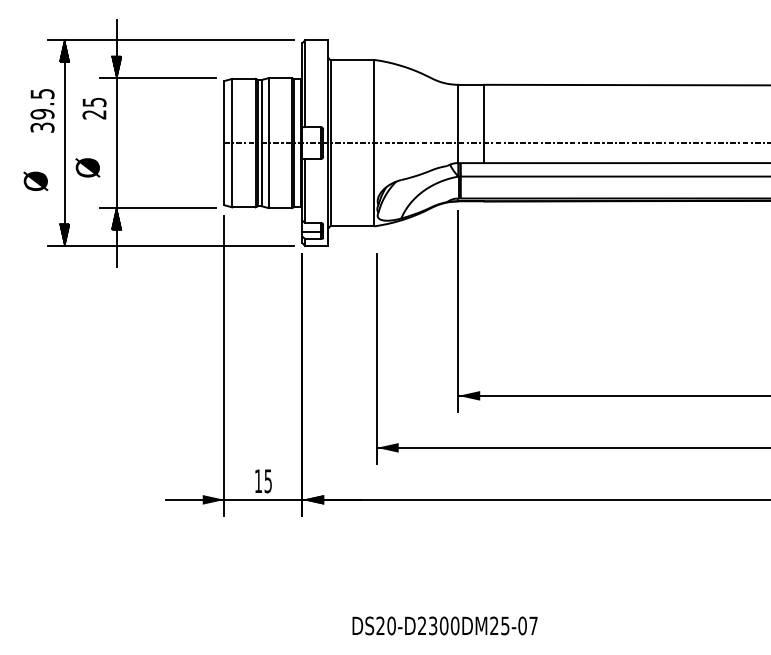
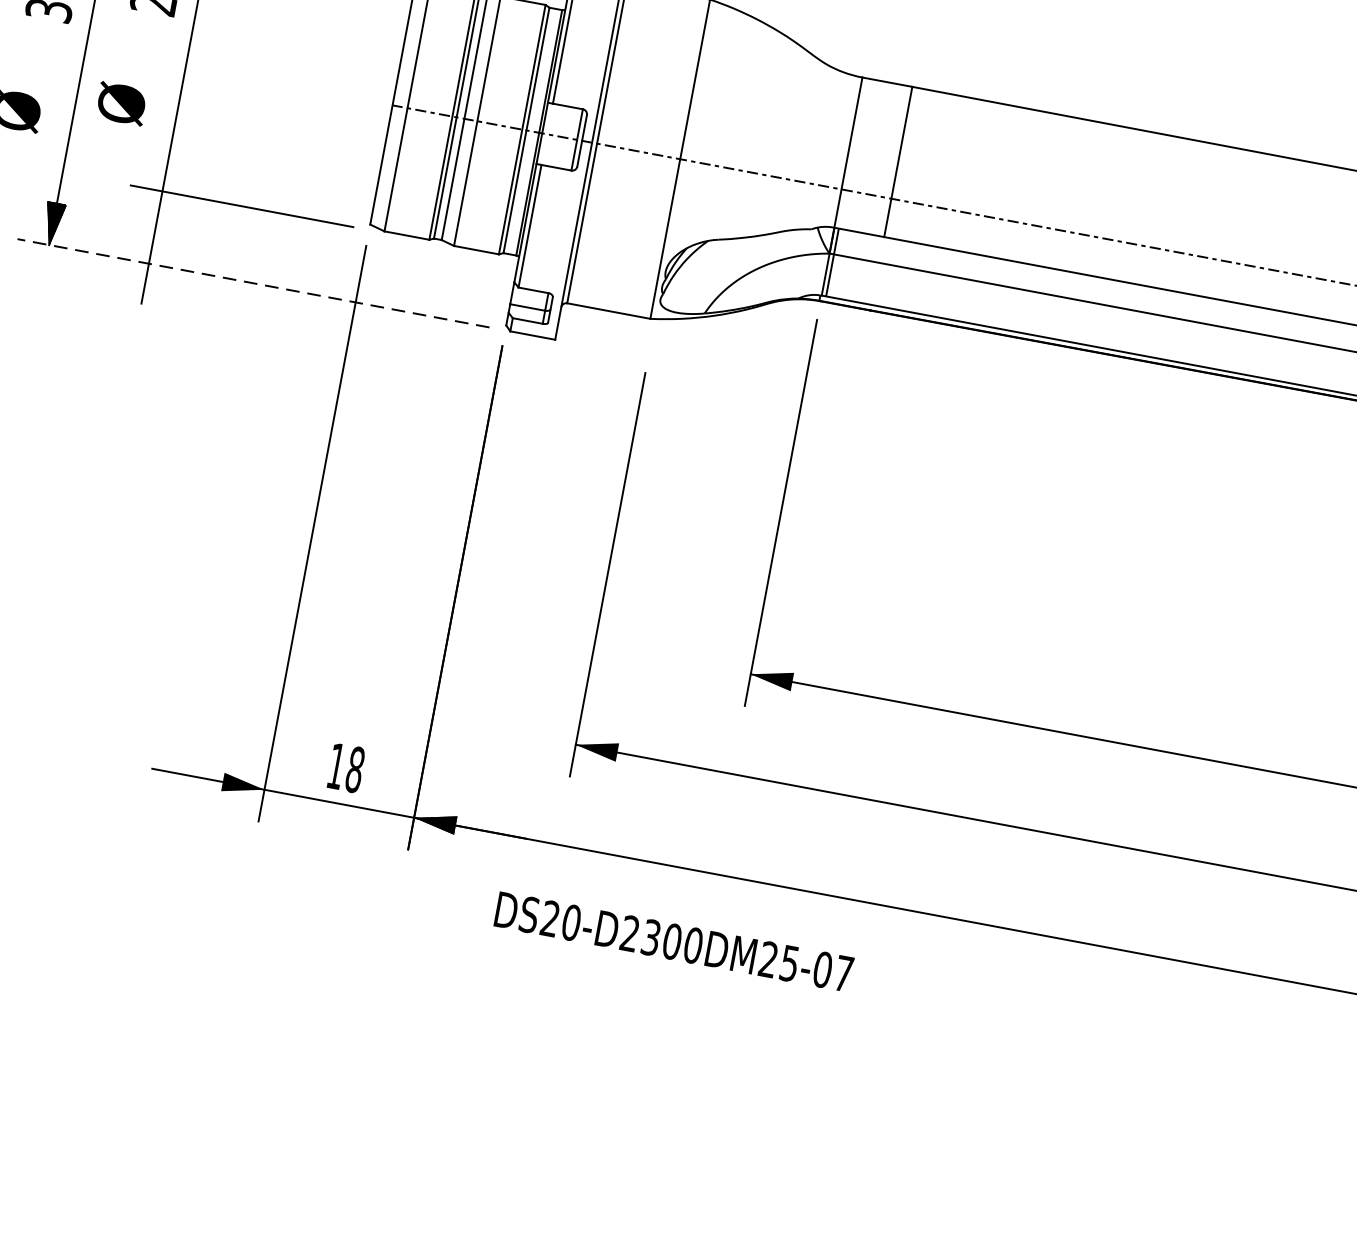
hatch: (116, 218) -> (158, 211), removed
line: (170, 245) -> (252, 282), solid -> dashed
text: (268, 481) -> (355, 770), 15 -> 18
text: (444, 625) -> (673, 940), moved

